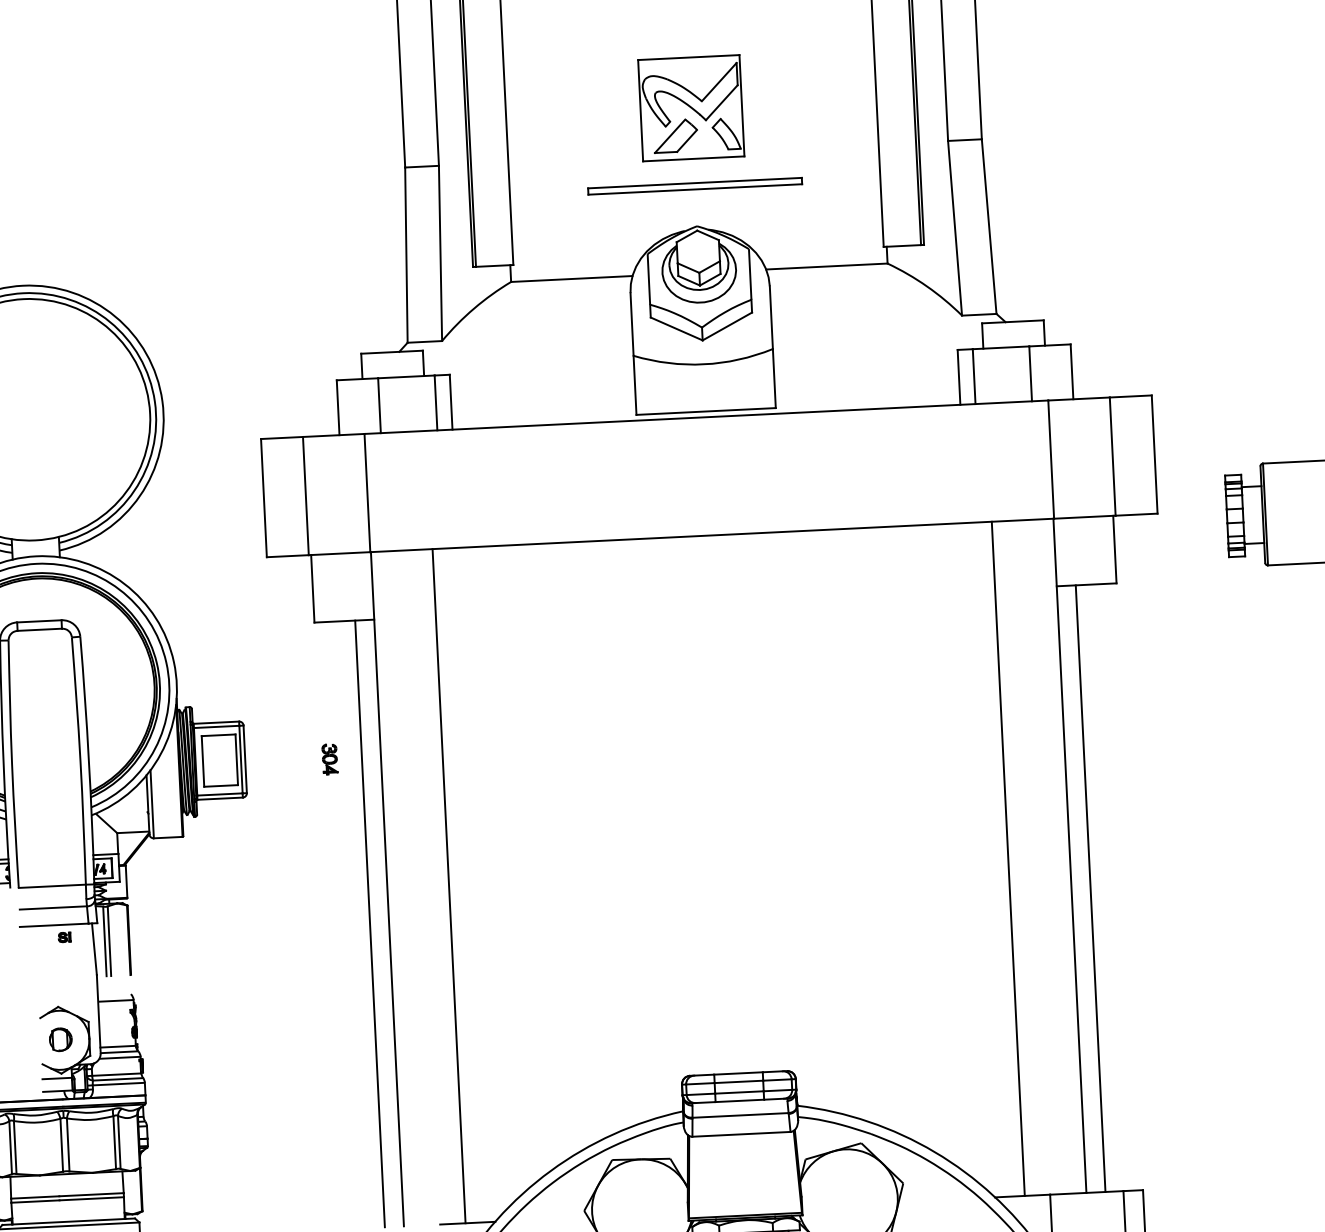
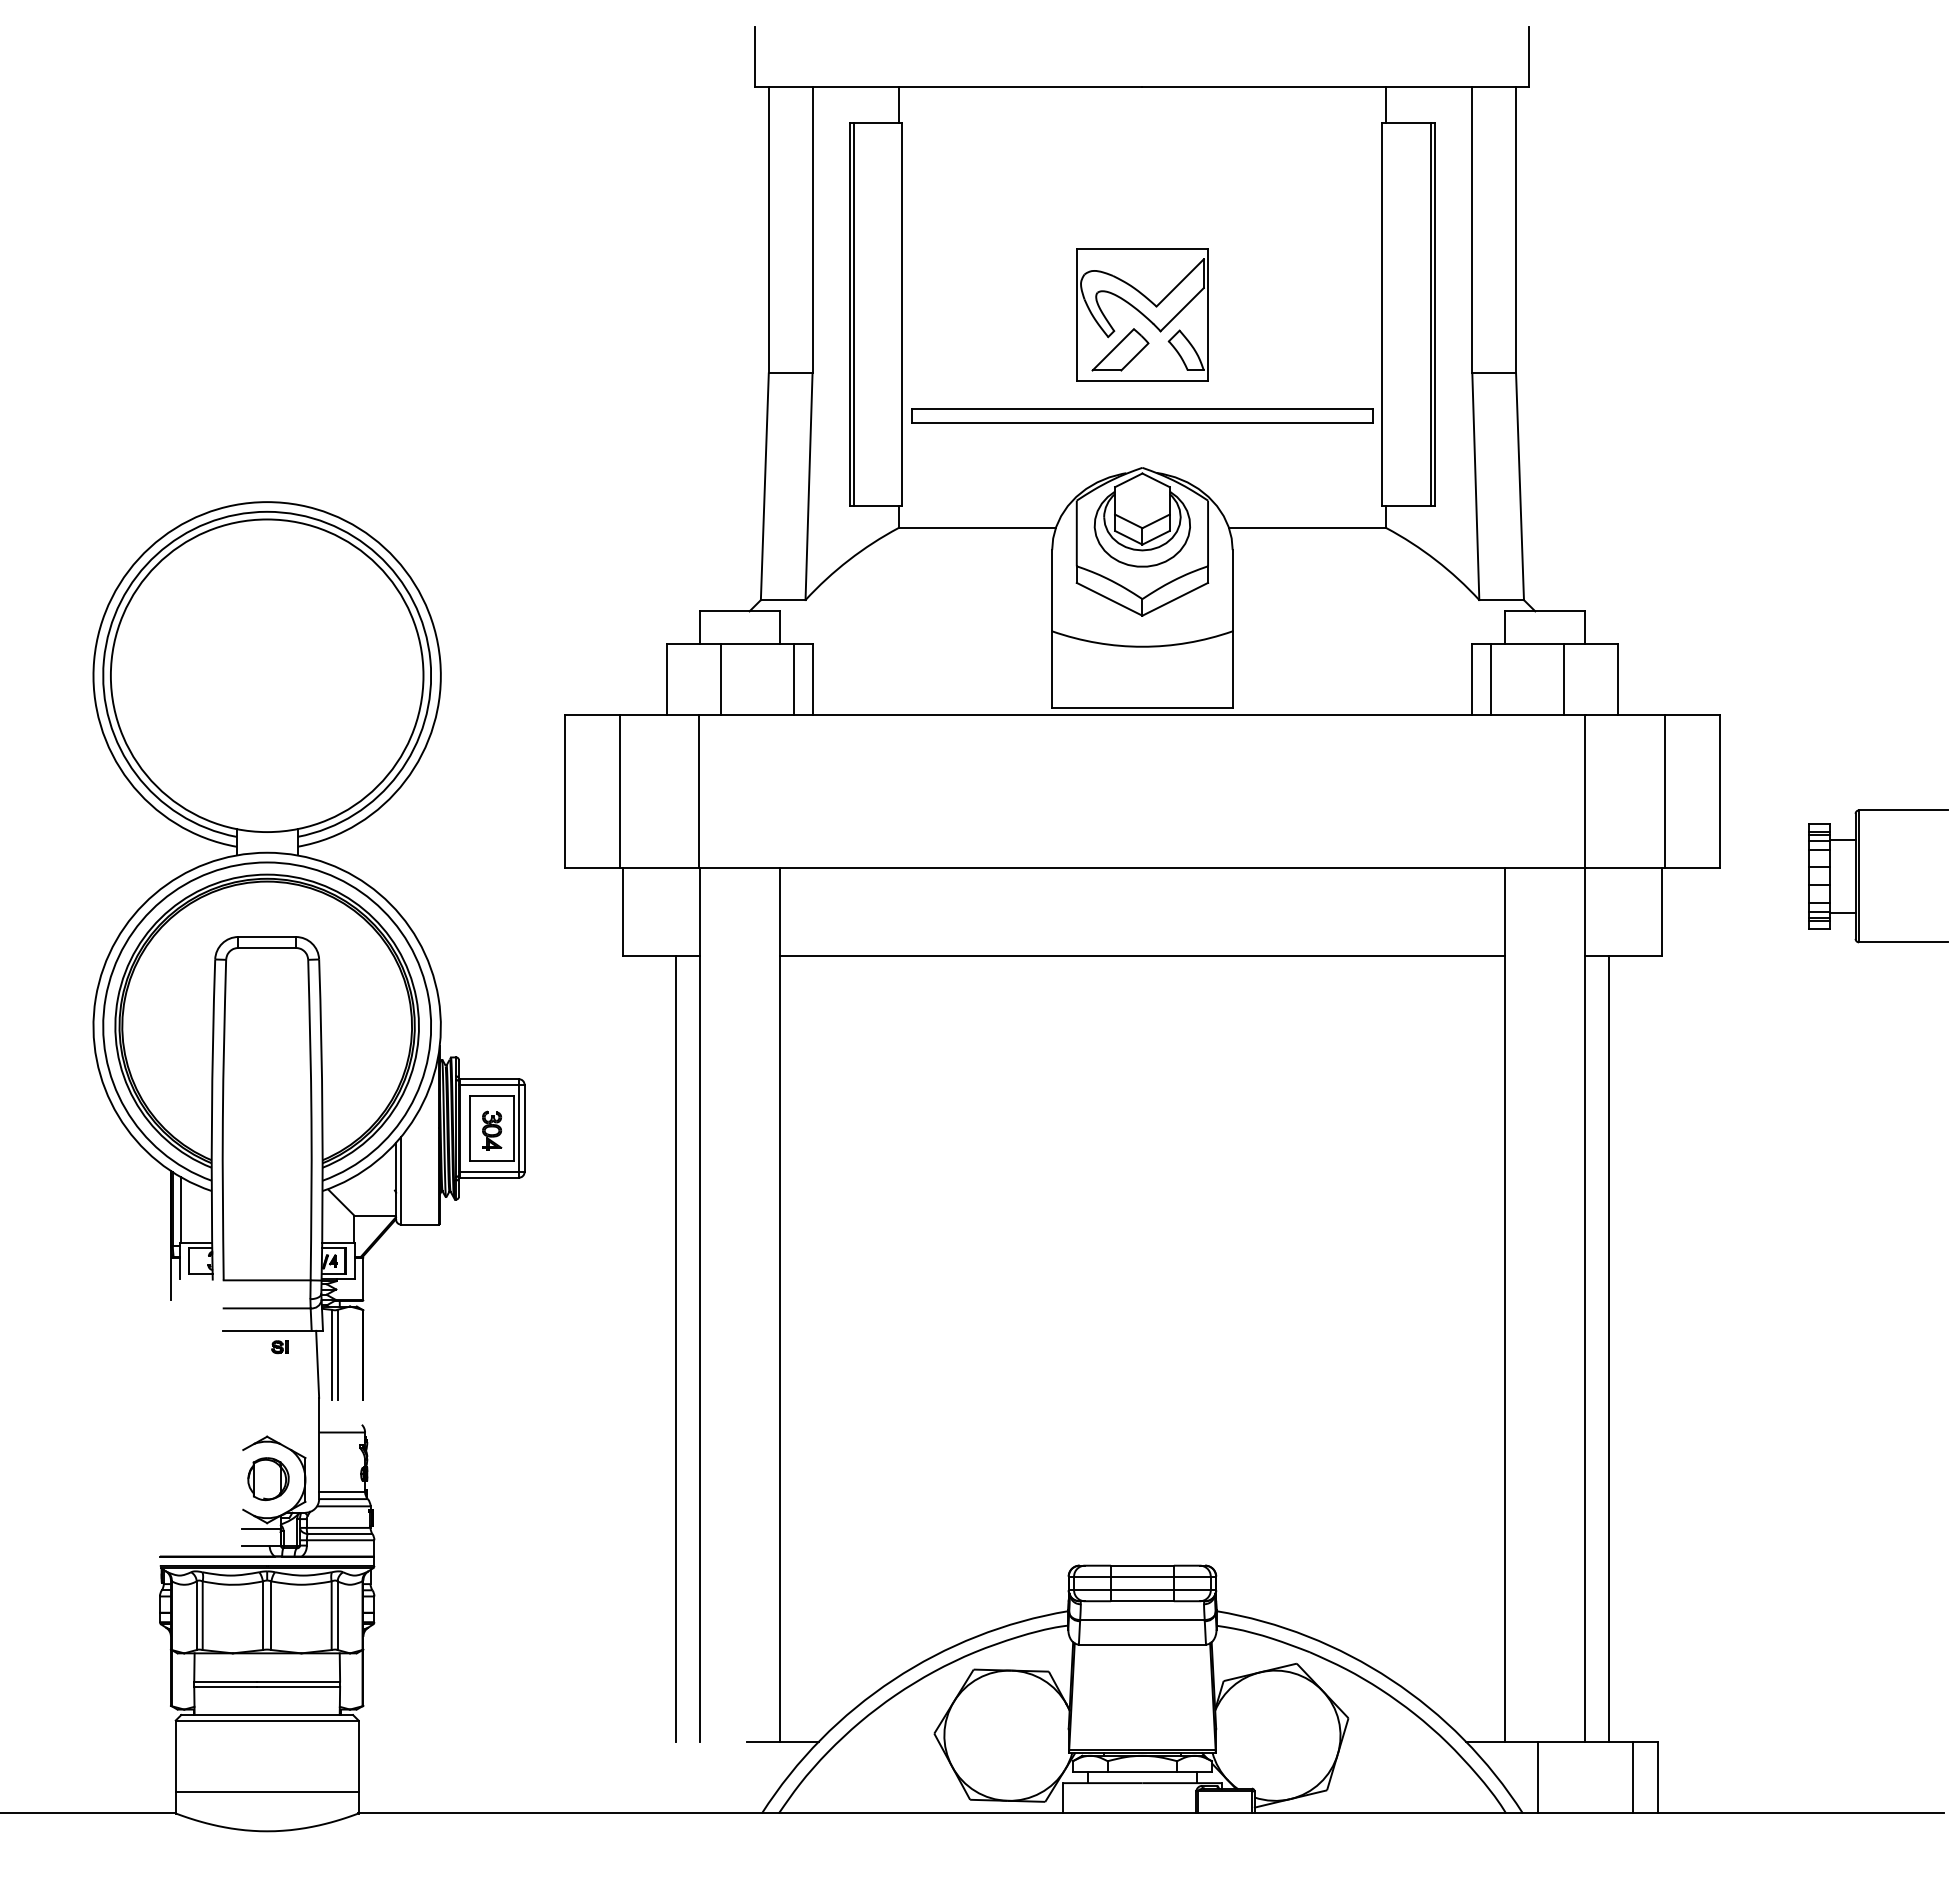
part: (695, 185) -> (1142, 415), size x1.67
line: (715, 603) -> (1142, 956), added
part: (330, 759) -> (492, 1130), moved
part: (60, 1039) -> (268, 1479), size x1.43

